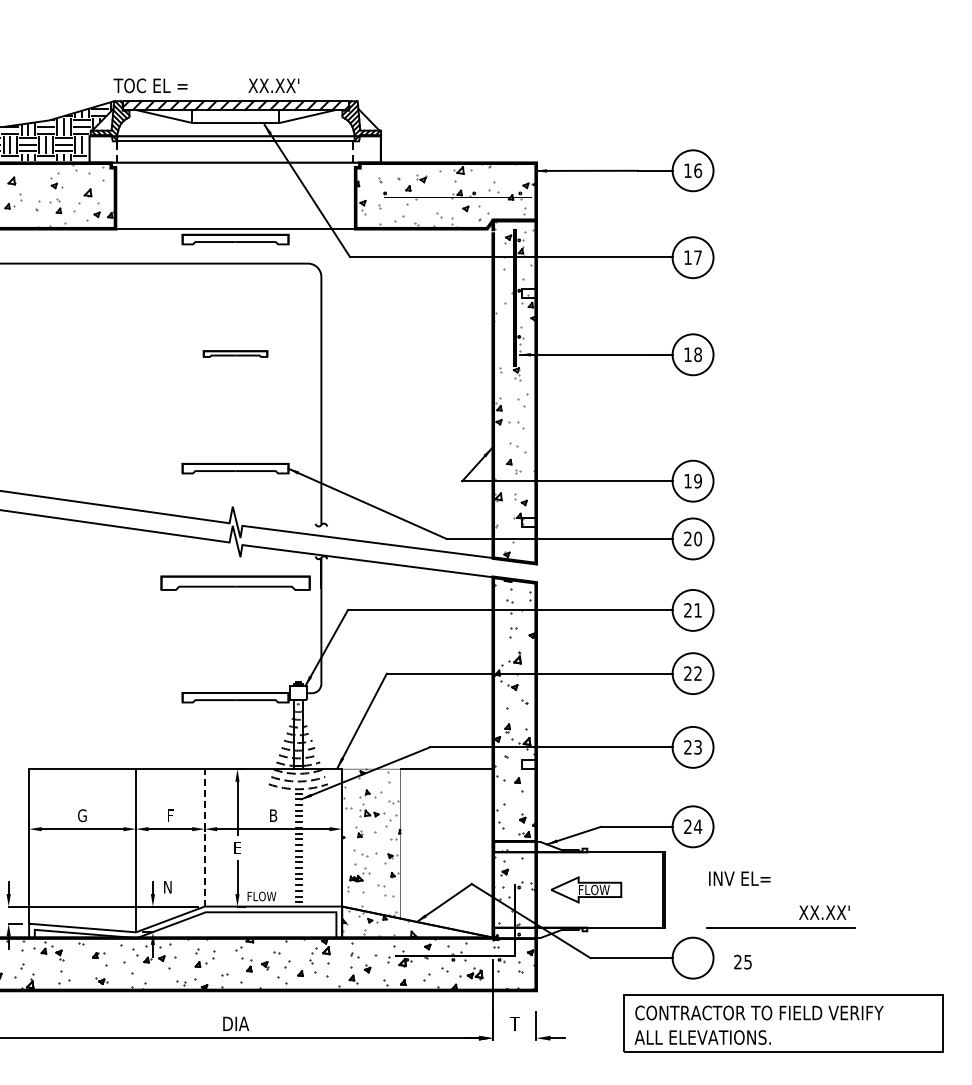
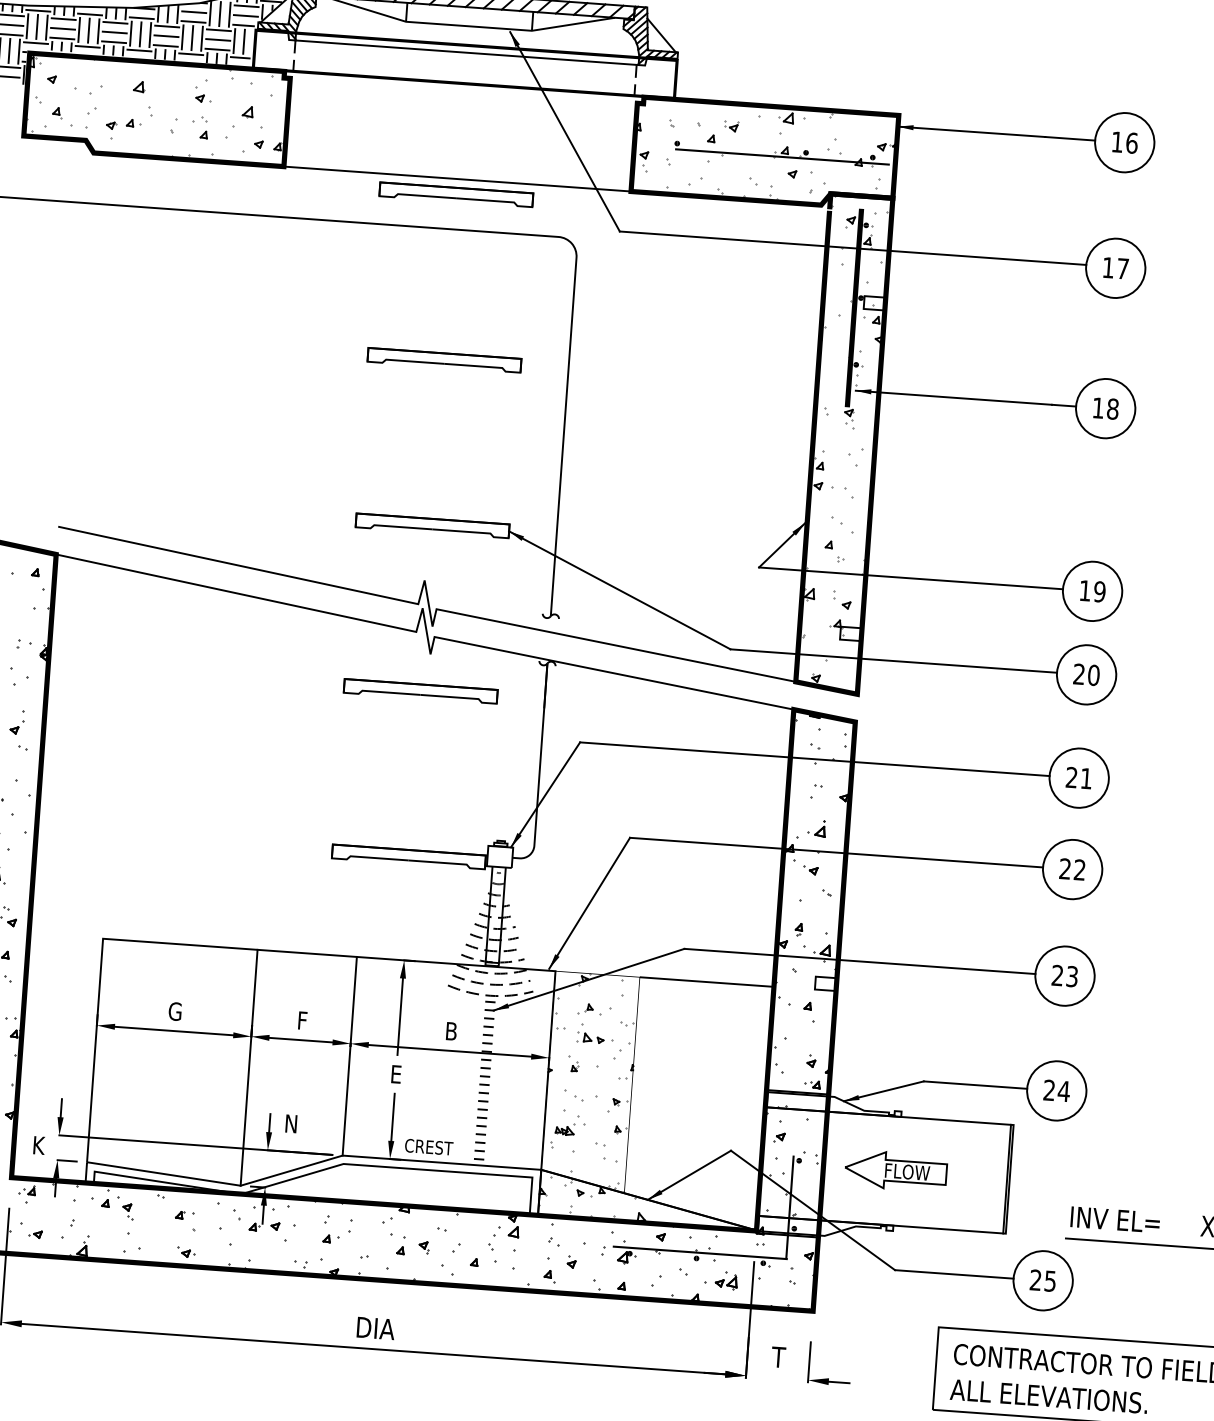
part: (235, 353) -> (444, 359), size x1.67
part: (235, 582) -> (420, 690), size x0.71
line: (204, 837) -> (349, 1055), dashed -> solid
text: (739, 878) -> (1115, 1219), moved
text: (263, 896) -> (428, 1147), FLOW -> CREST
text: (742, 961) -> (1042, 1279), moved

